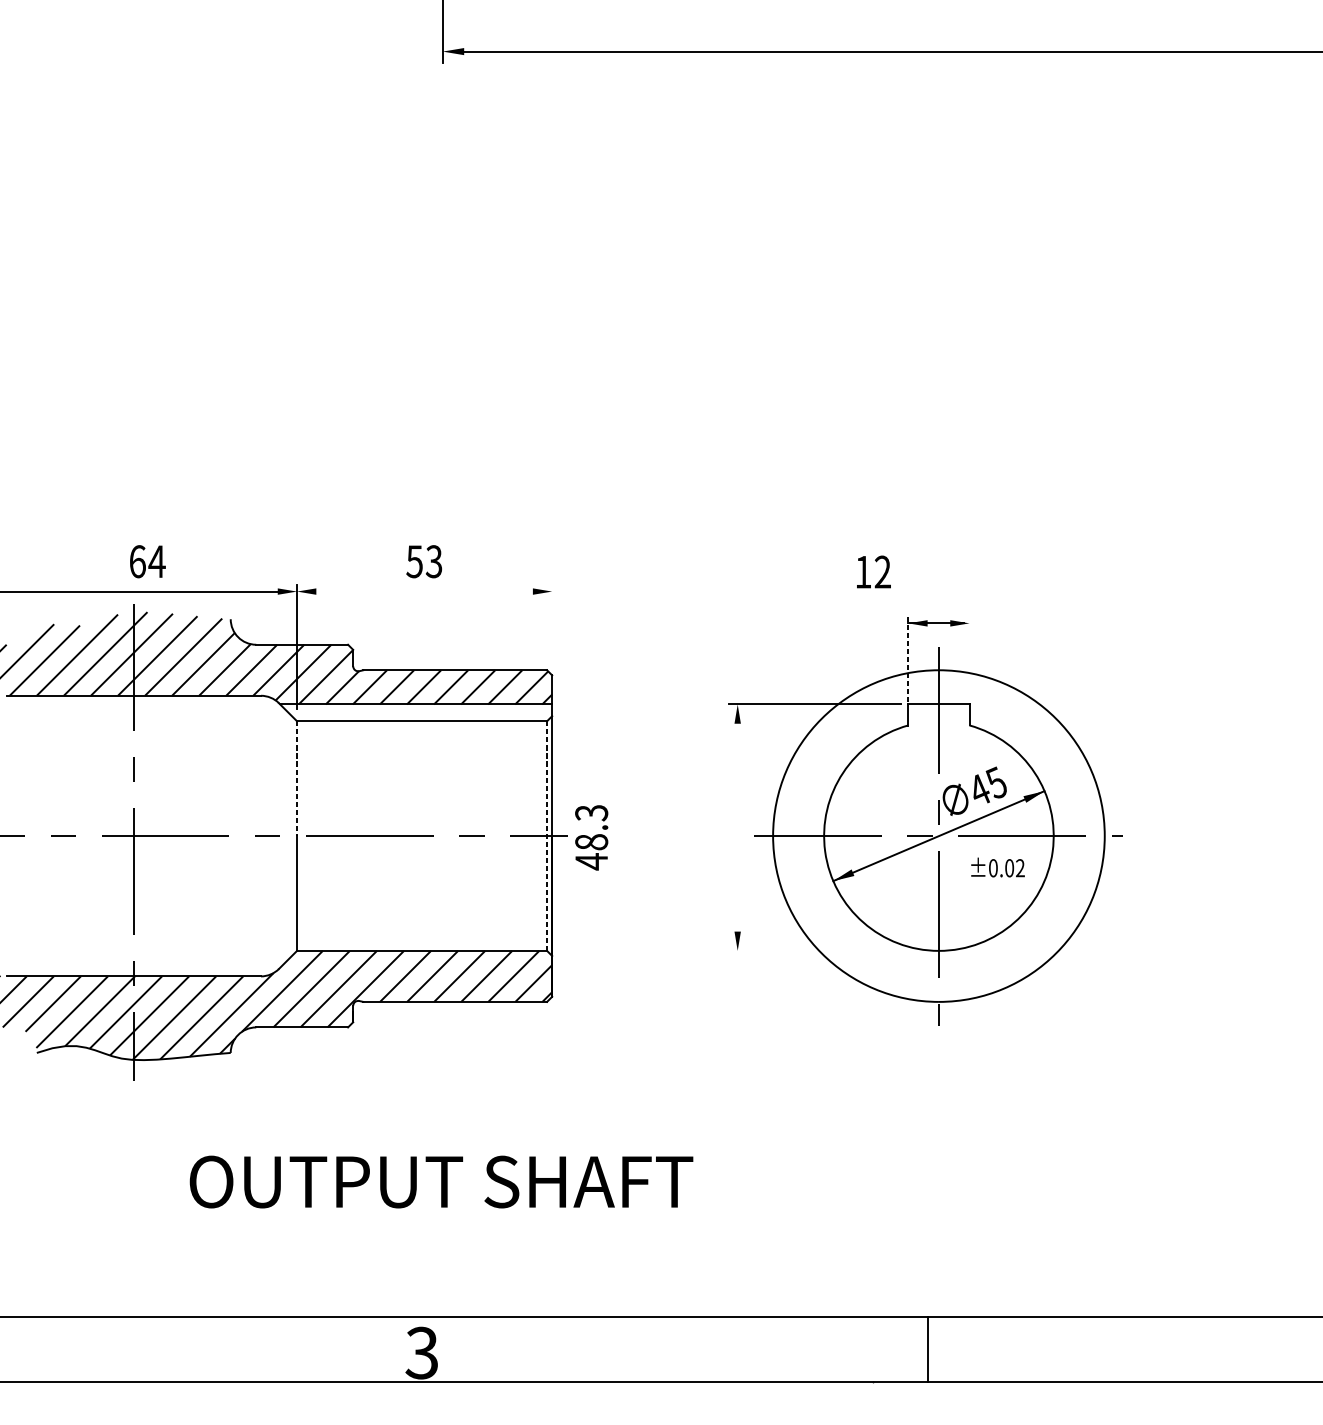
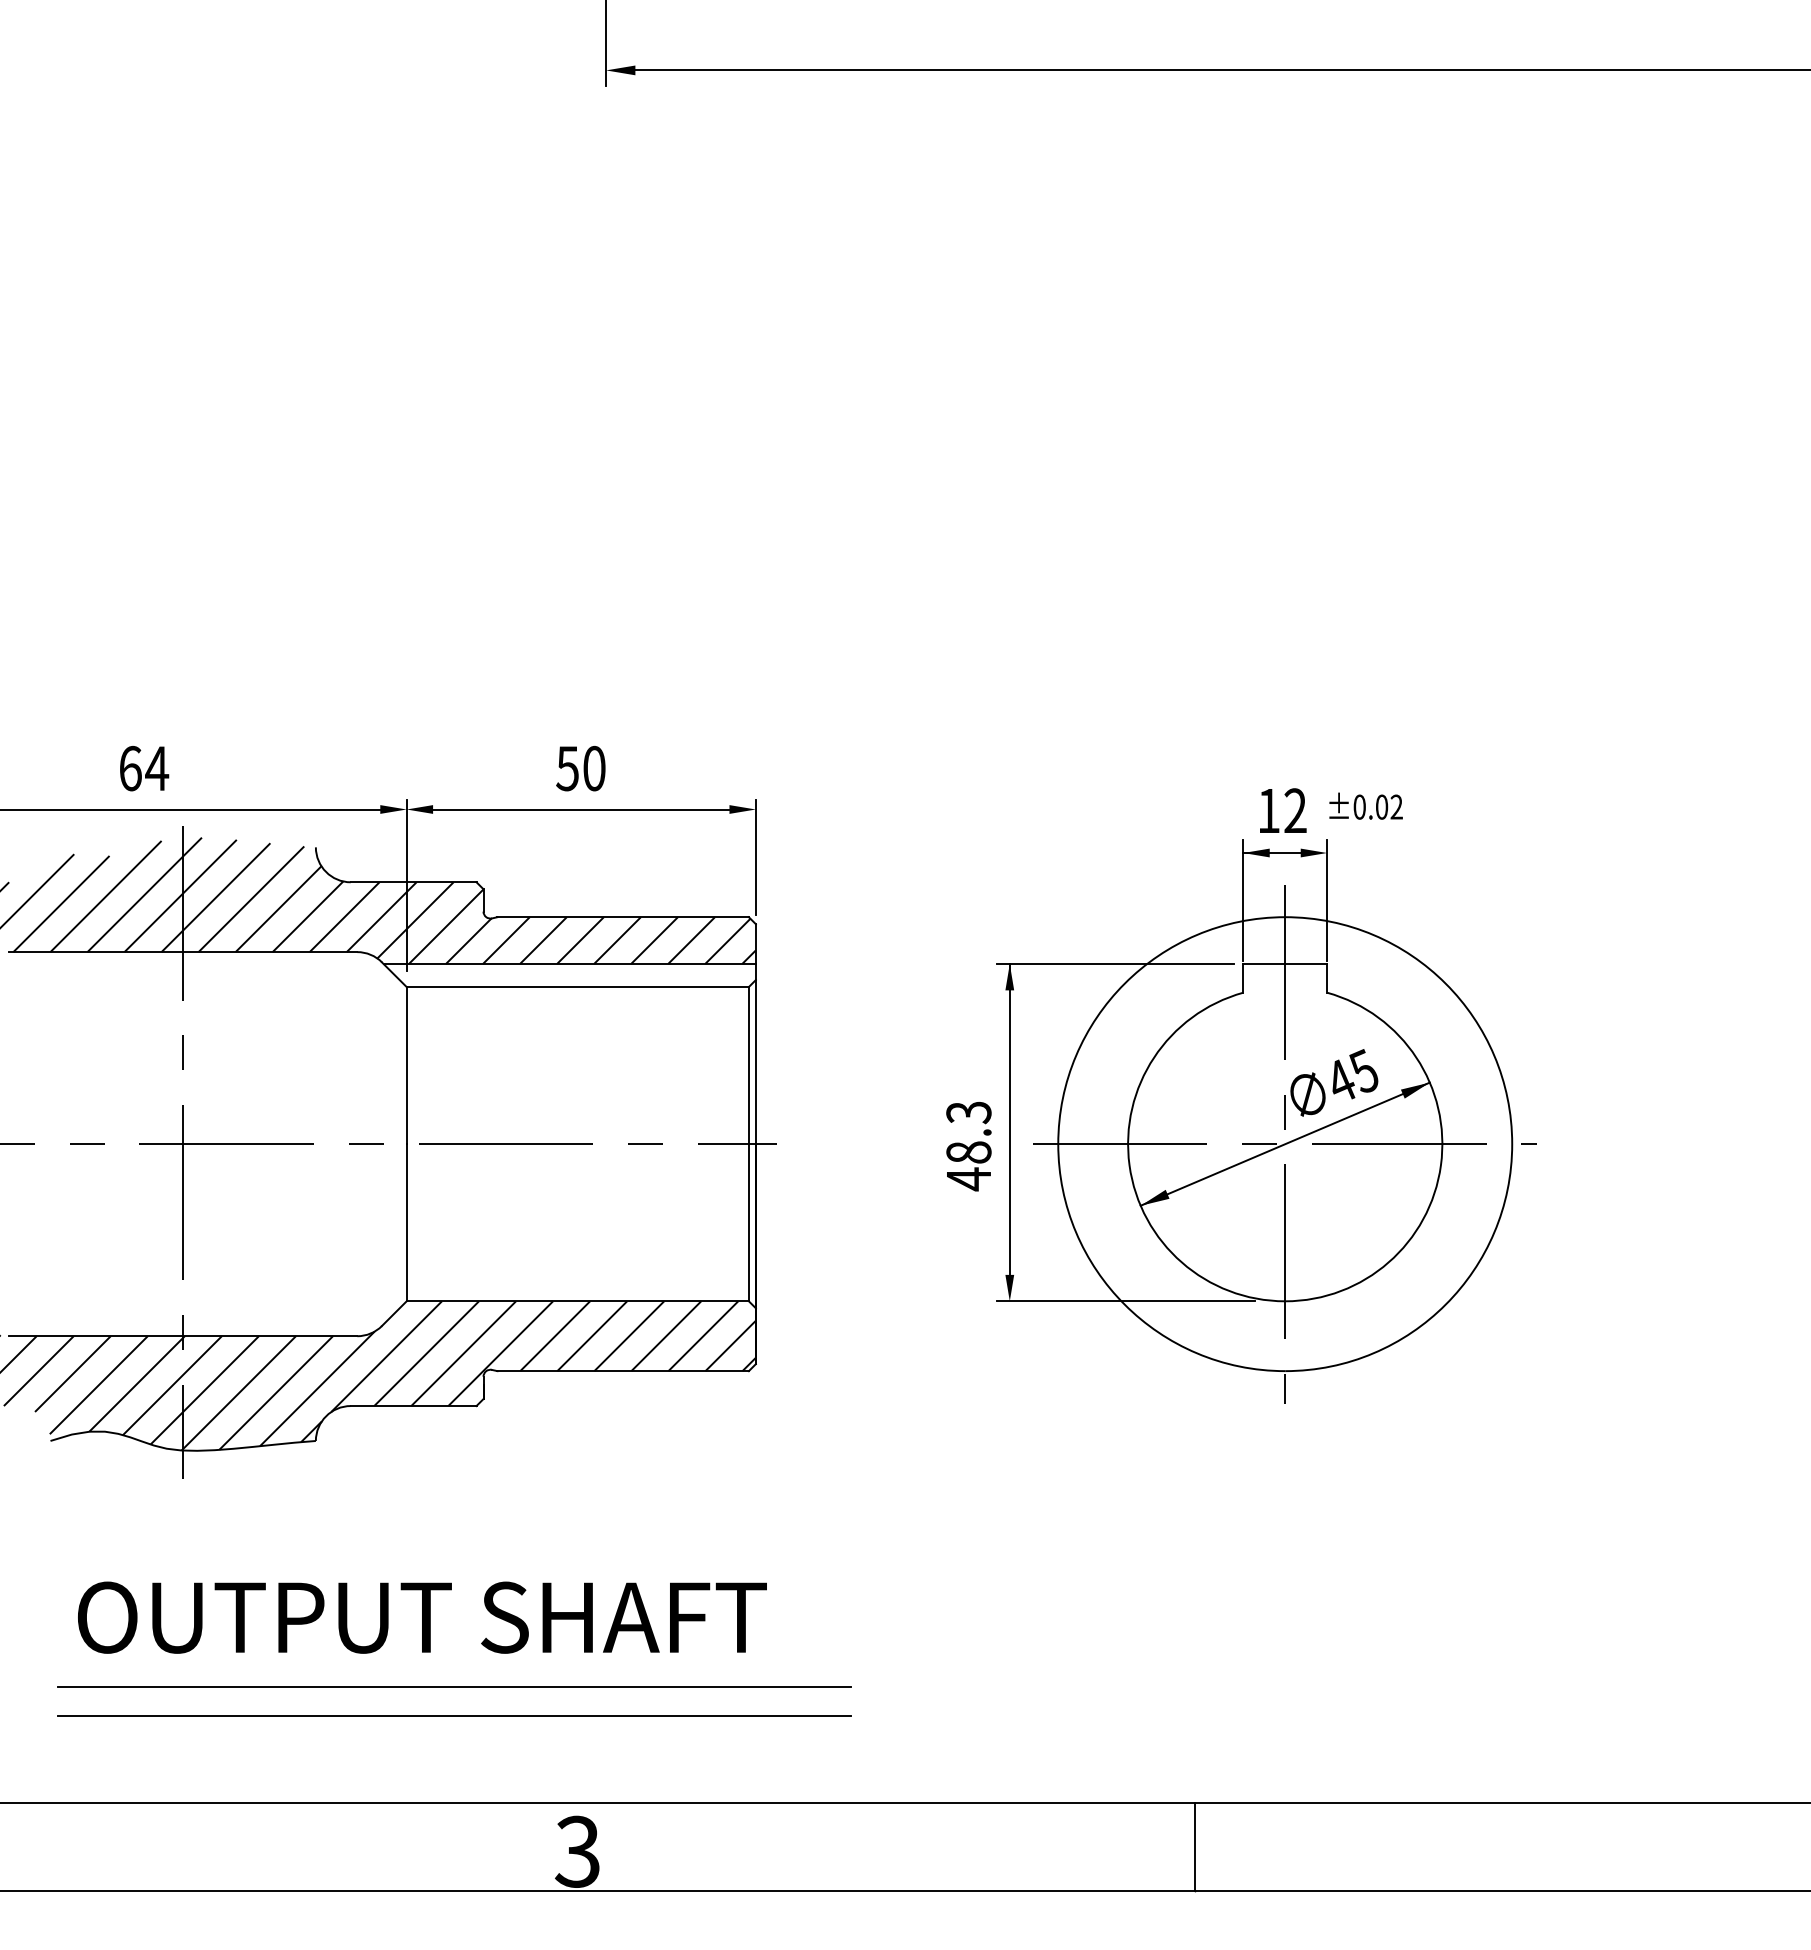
text: (147, 561) -> (144, 768), moved
text: (433, 561) -> (593, 768), 53 -> 50
text: (874, 571) -> (1283, 810), moved
line: (424, 591) -> (581, 809), added
line: (551, 626) -> (755, 857), added
line: (908, 658) -> (1243, 900), dashed -> solid
line: (969, 658) -> (1327, 900), added
line: (296, 778) -> (406, 1065), dashed -> solid
line: (737, 817) -> (1009, 1118), added
line: (546, 836) -> (748, 1144), dashed -> solid
text: (591, 837) -> (968, 1146), moved
text: (997, 867) -> (1365, 805), moved
line: (822, 951) -> (1126, 1301), added
text: (441, 1181) -> (422, 1617), moved
line: (331, 1233) -> (454, 1687), added
line: (331, 1253) -> (454, 1715), added
line: (928, 1349) -> (1195, 1847), moved

